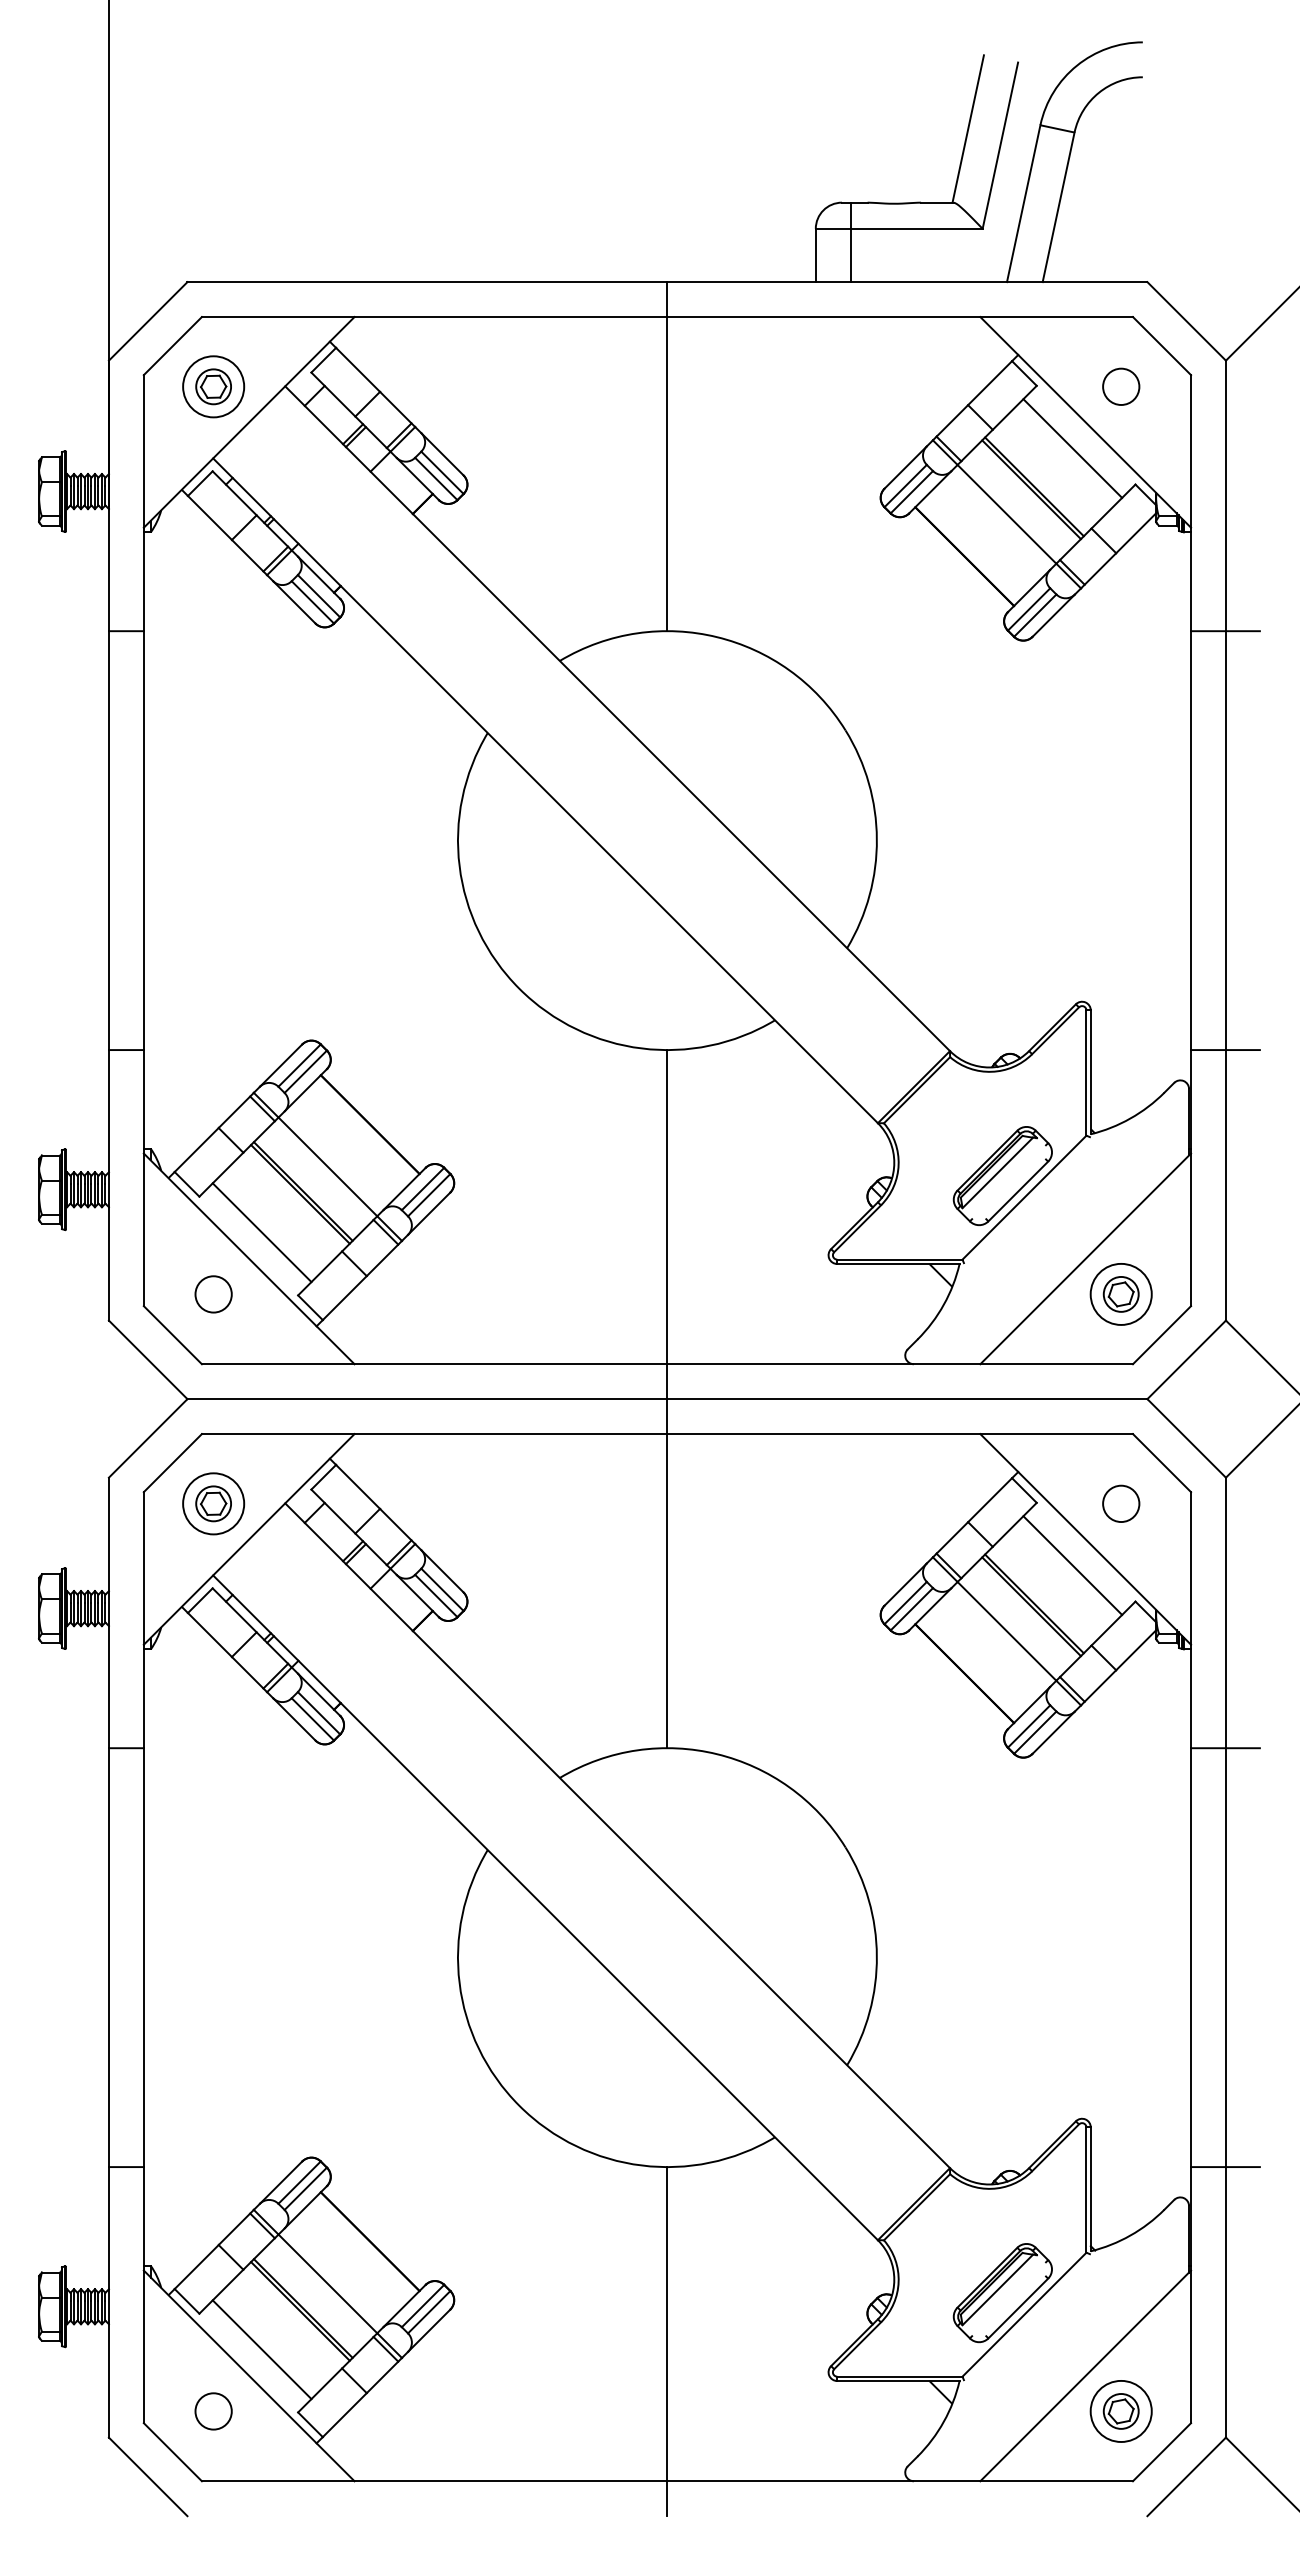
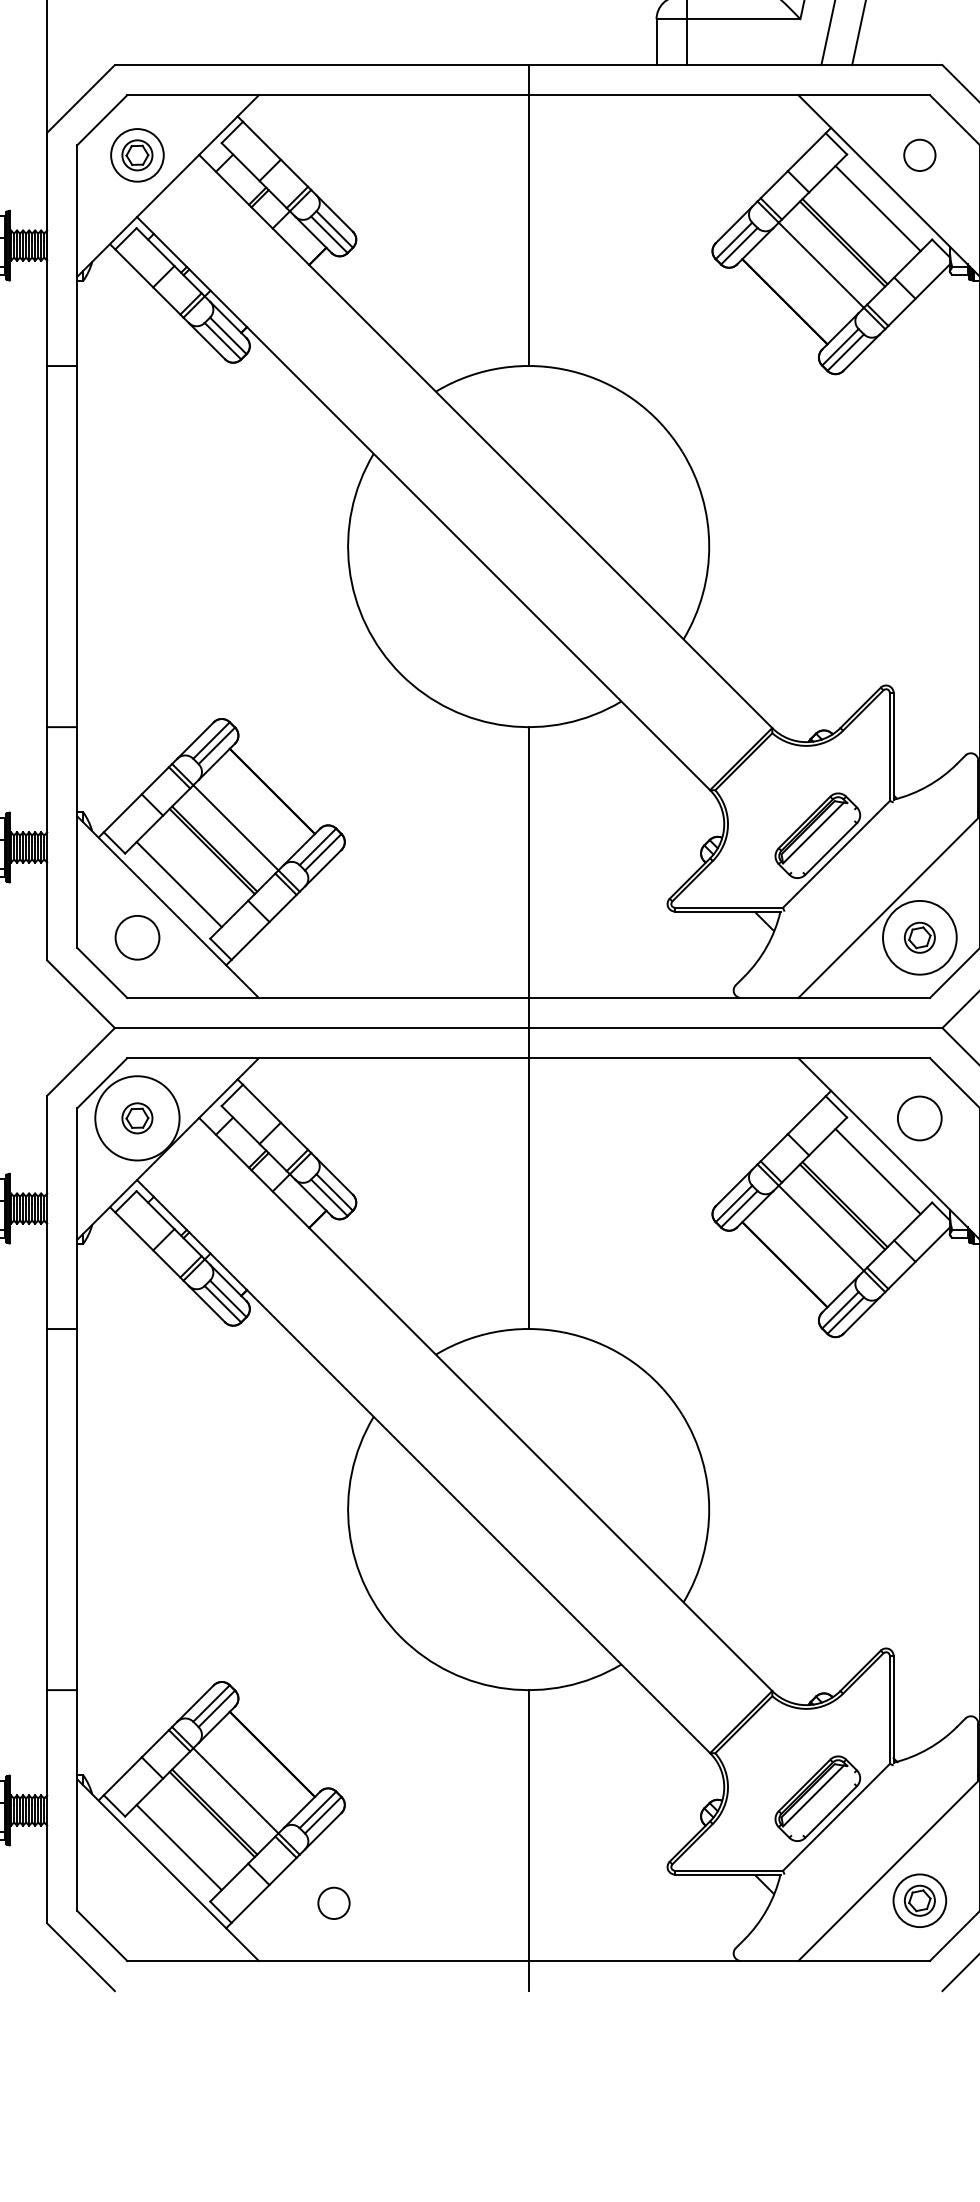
circle: (1120, 1293) -> (919, 937), size x1.4
circle: (213, 1294) -> (137, 937), size x1.4
circle: (213, 1503) -> (137, 1118), size x1.6
circle: (1121, 1503) -> (920, 1118), size x1.4
circle: (213, 2411) -> (333, 1903), moved

